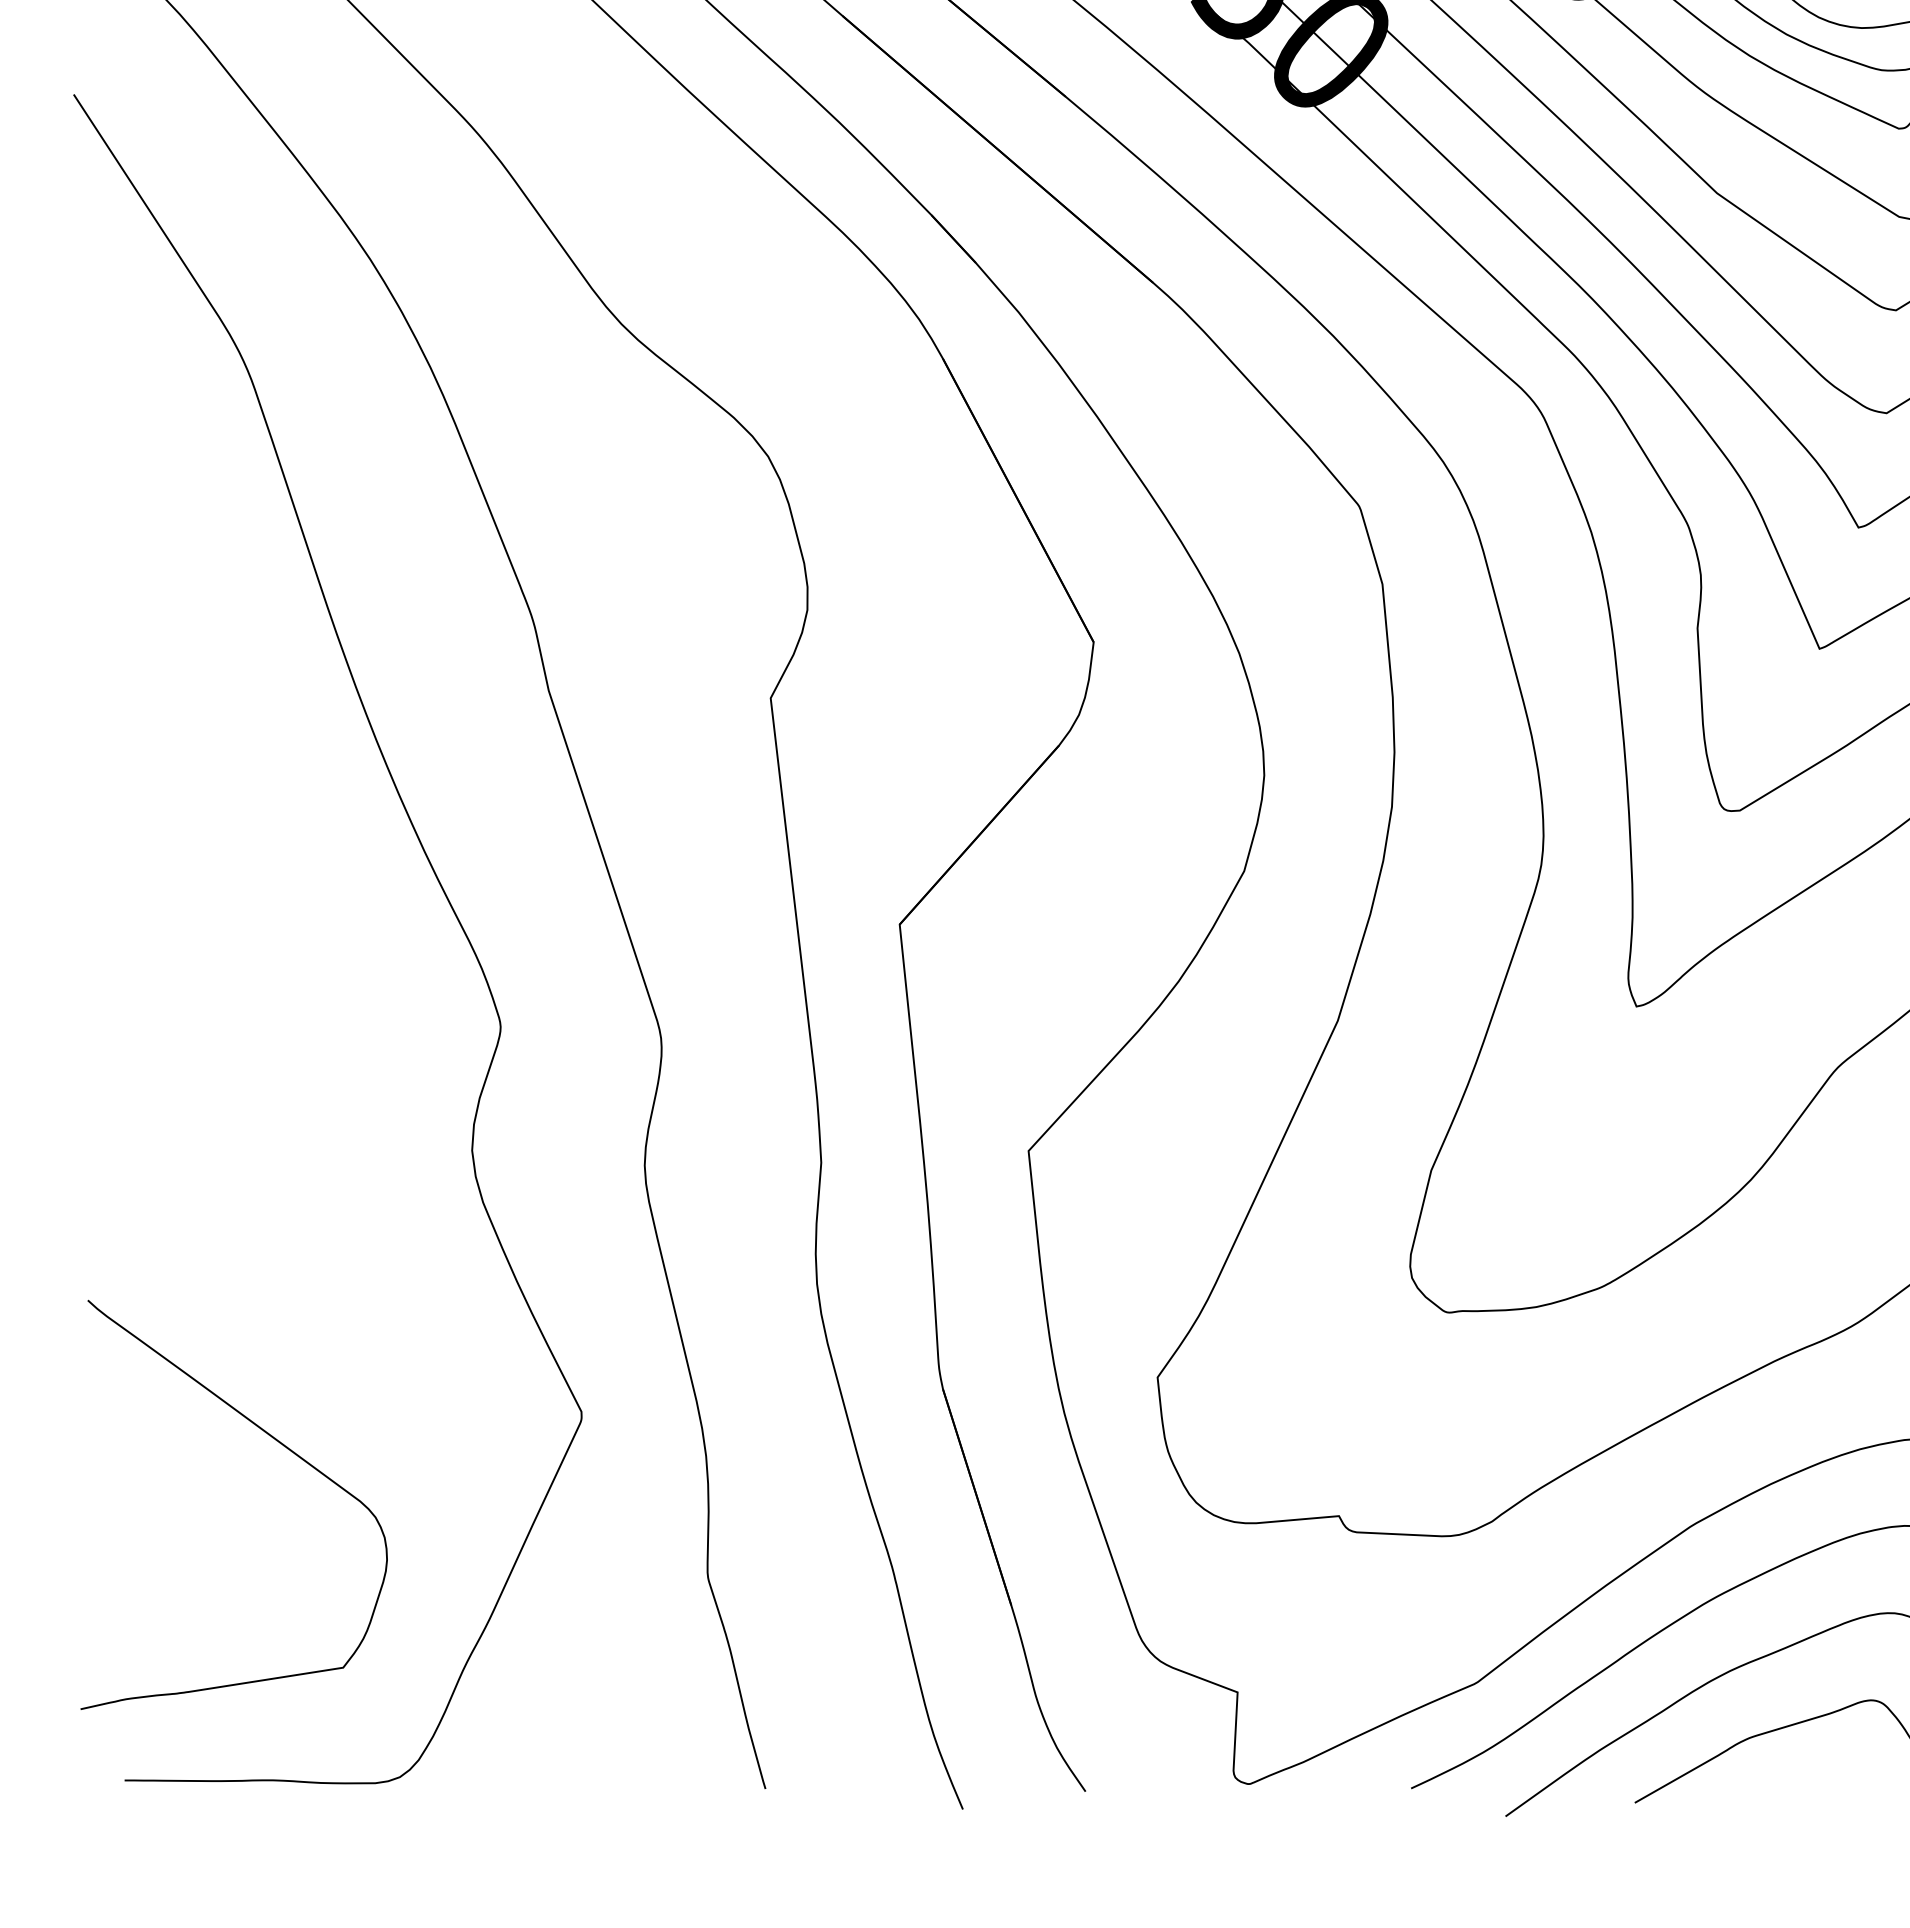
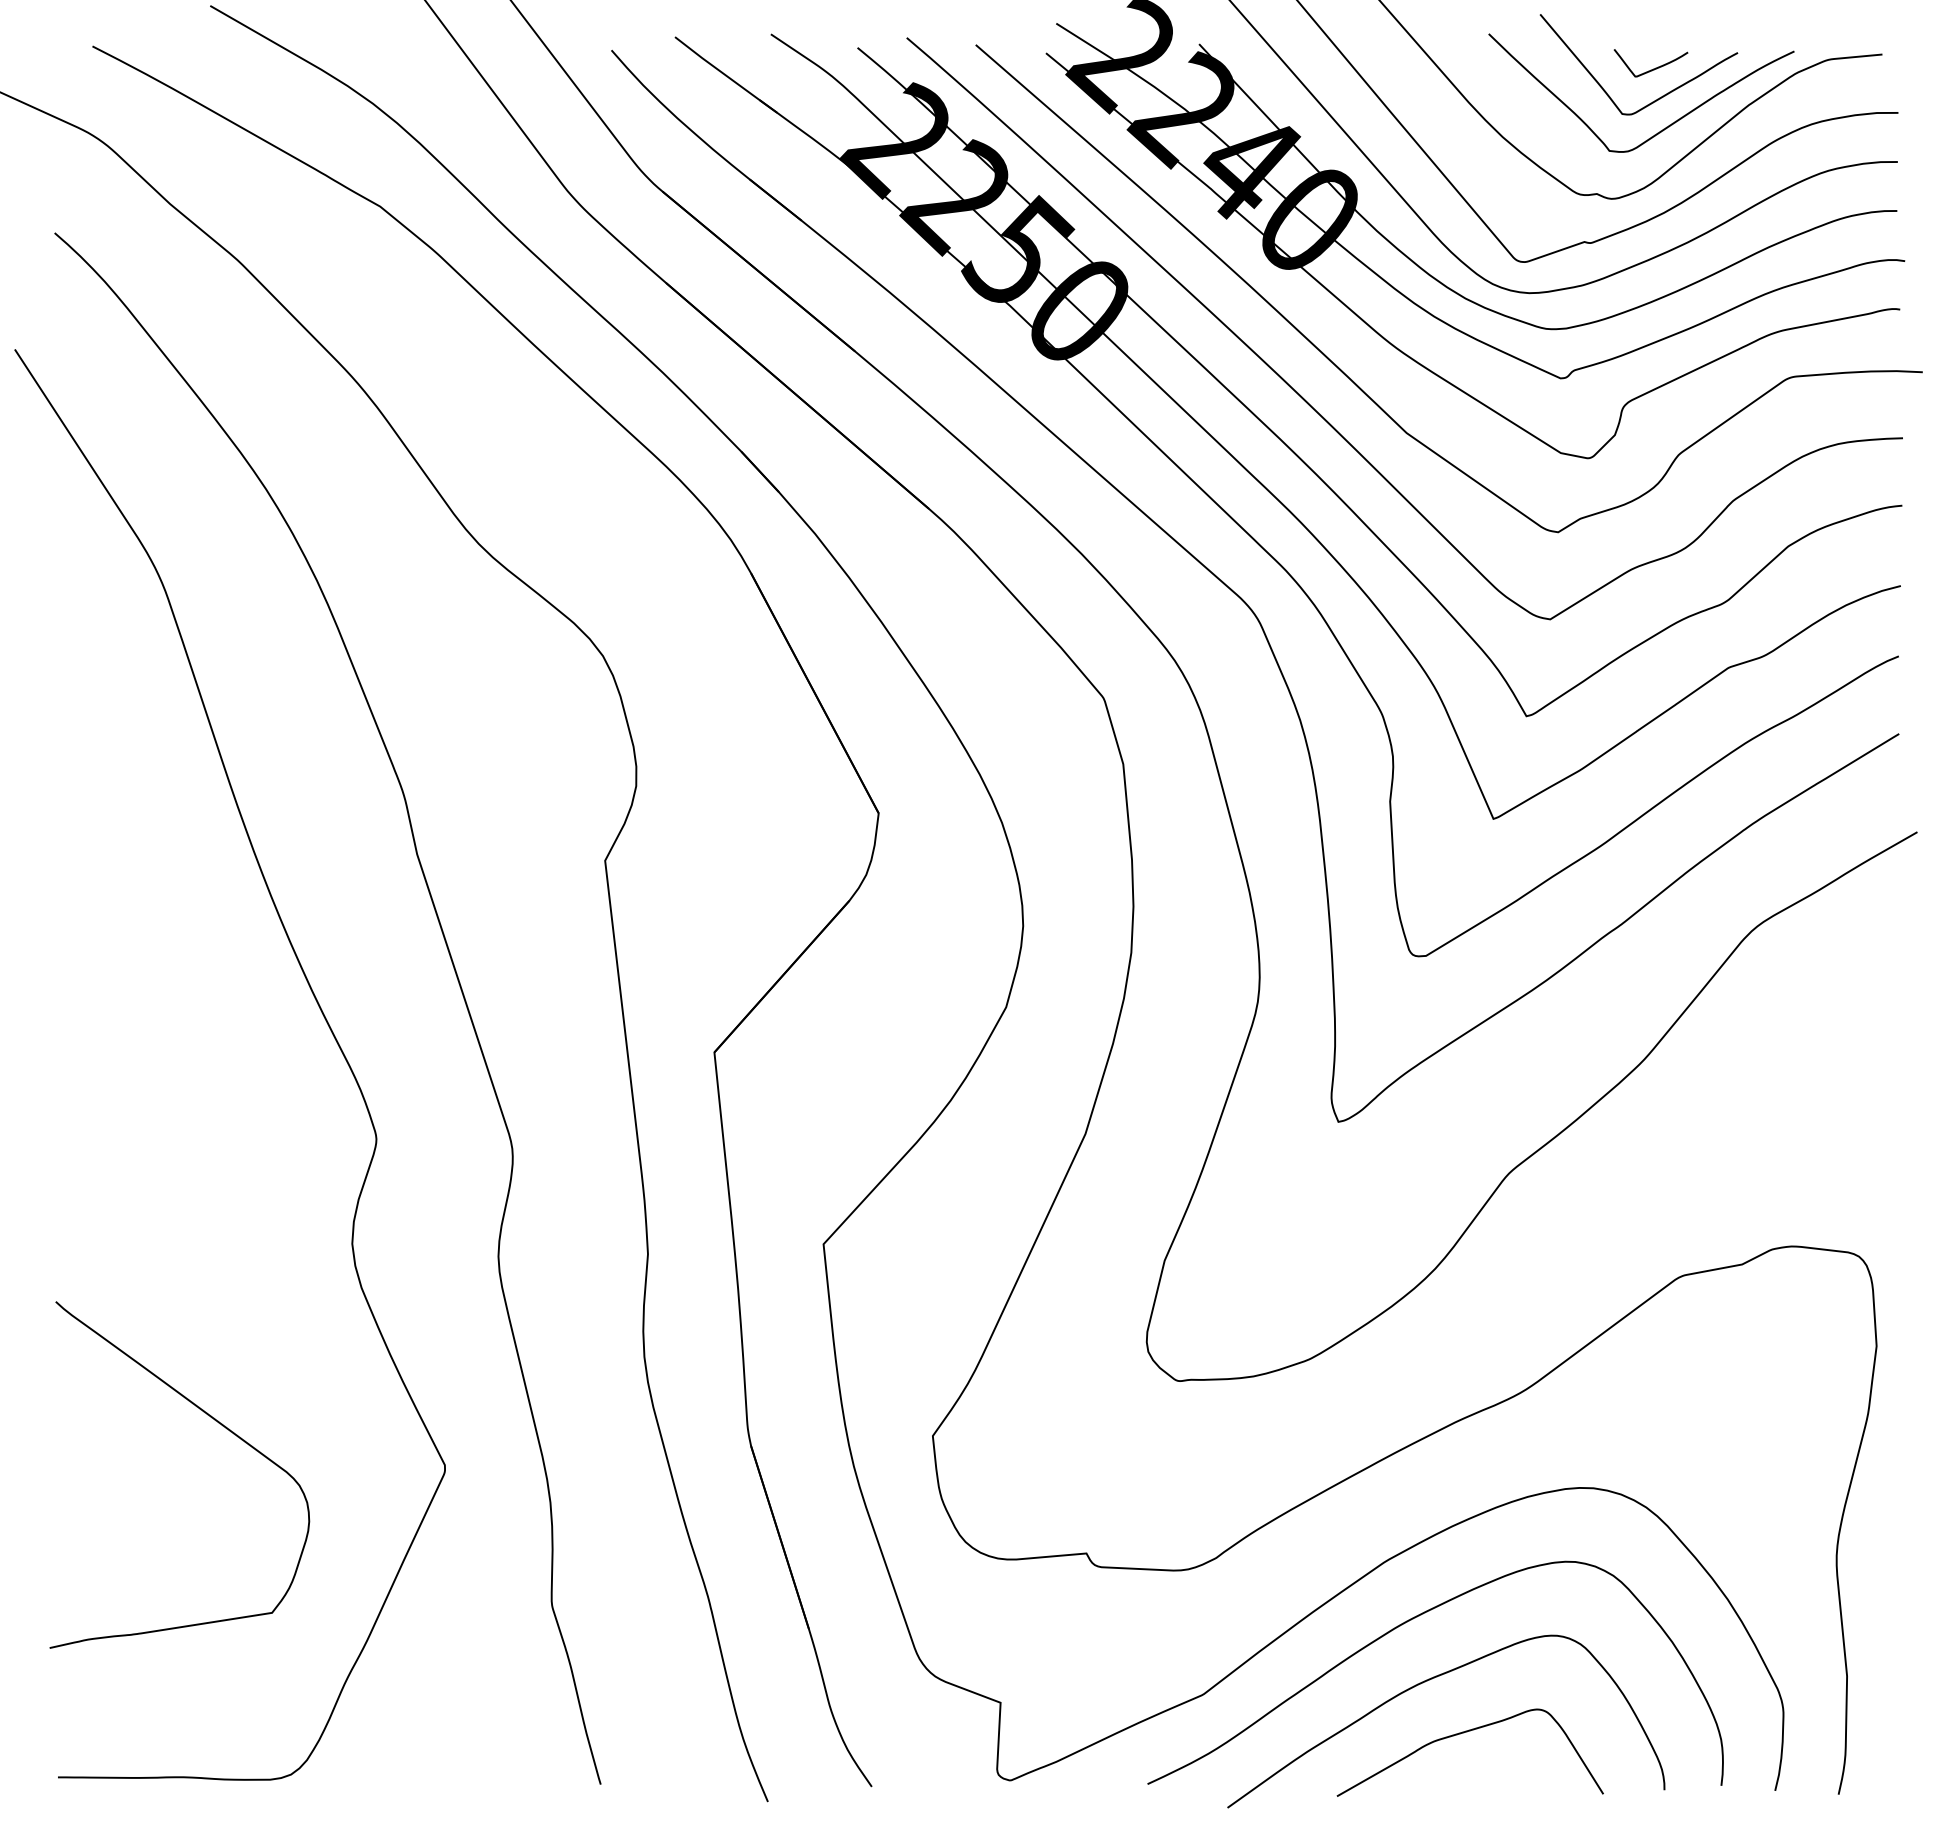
curve: (279, 1444) -> (218, 1423), moved

